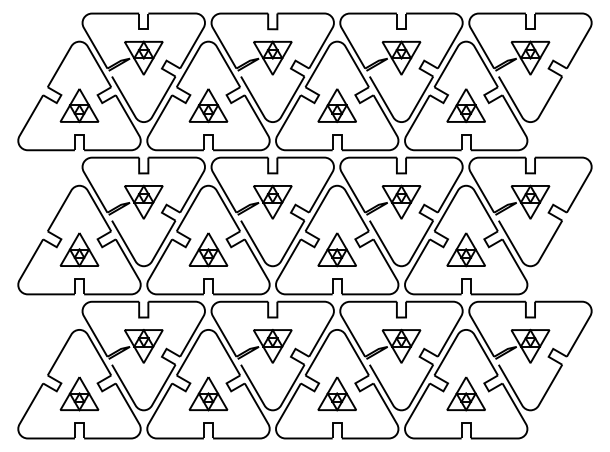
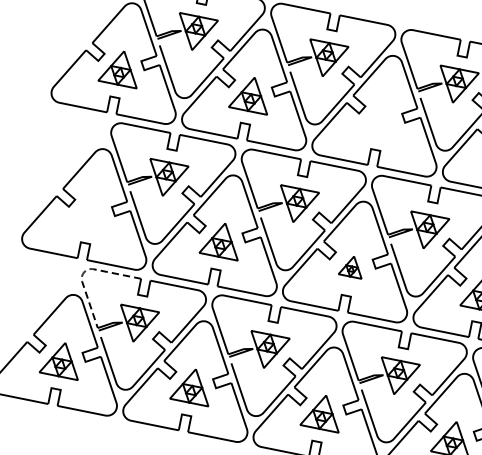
part: (336, 105) -> (380, 120), removed
part: (79, 249) -> (91, 213), removed
part: (336, 249) -> (351, 266), size x0.6
line: (83, 306) -> (83, 272), solid -> dashed

